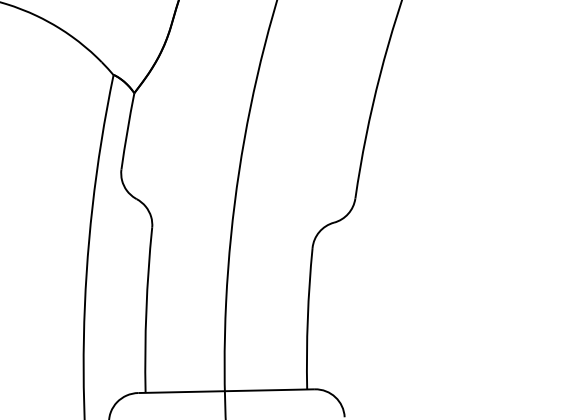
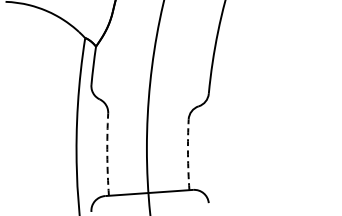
arc: (146, 310) -> (107, 154), solid -> dashed
arc: (308, 318) -> (188, 154), solid -> dashed

